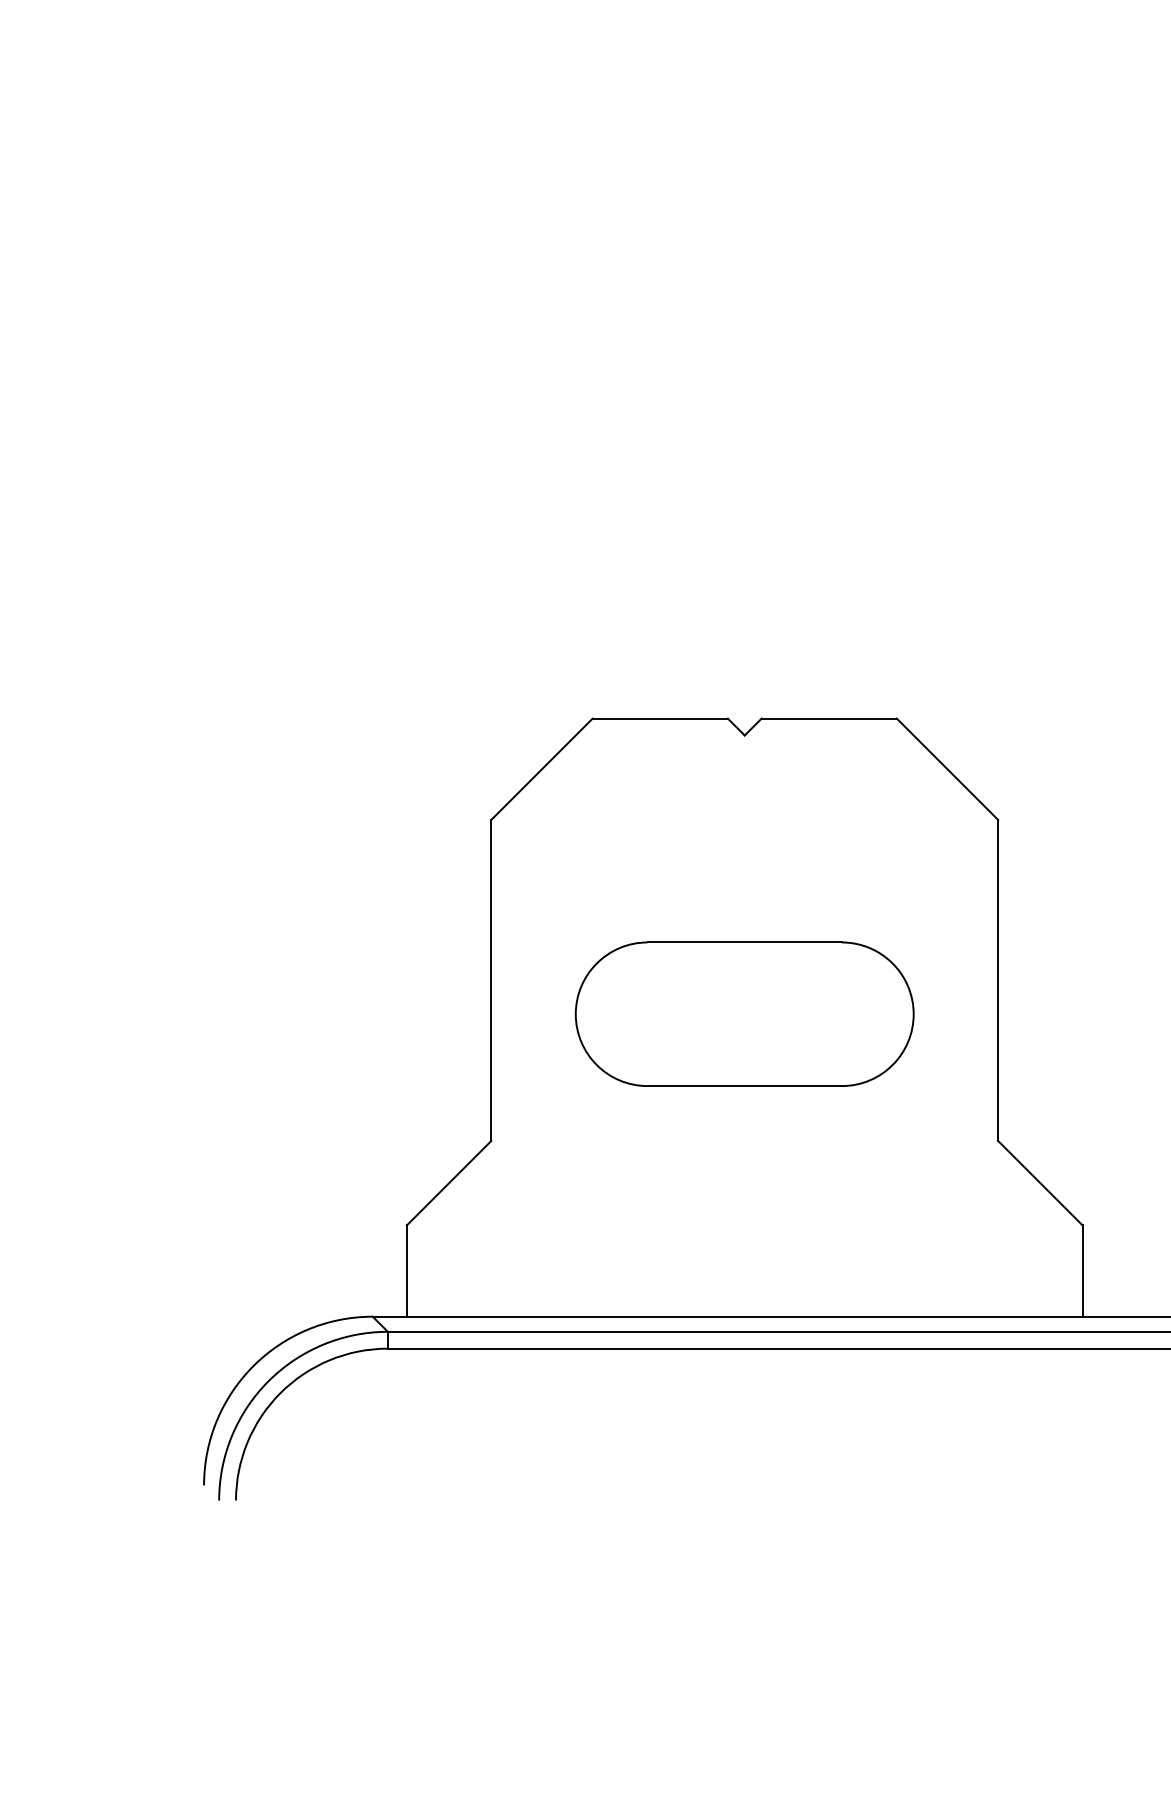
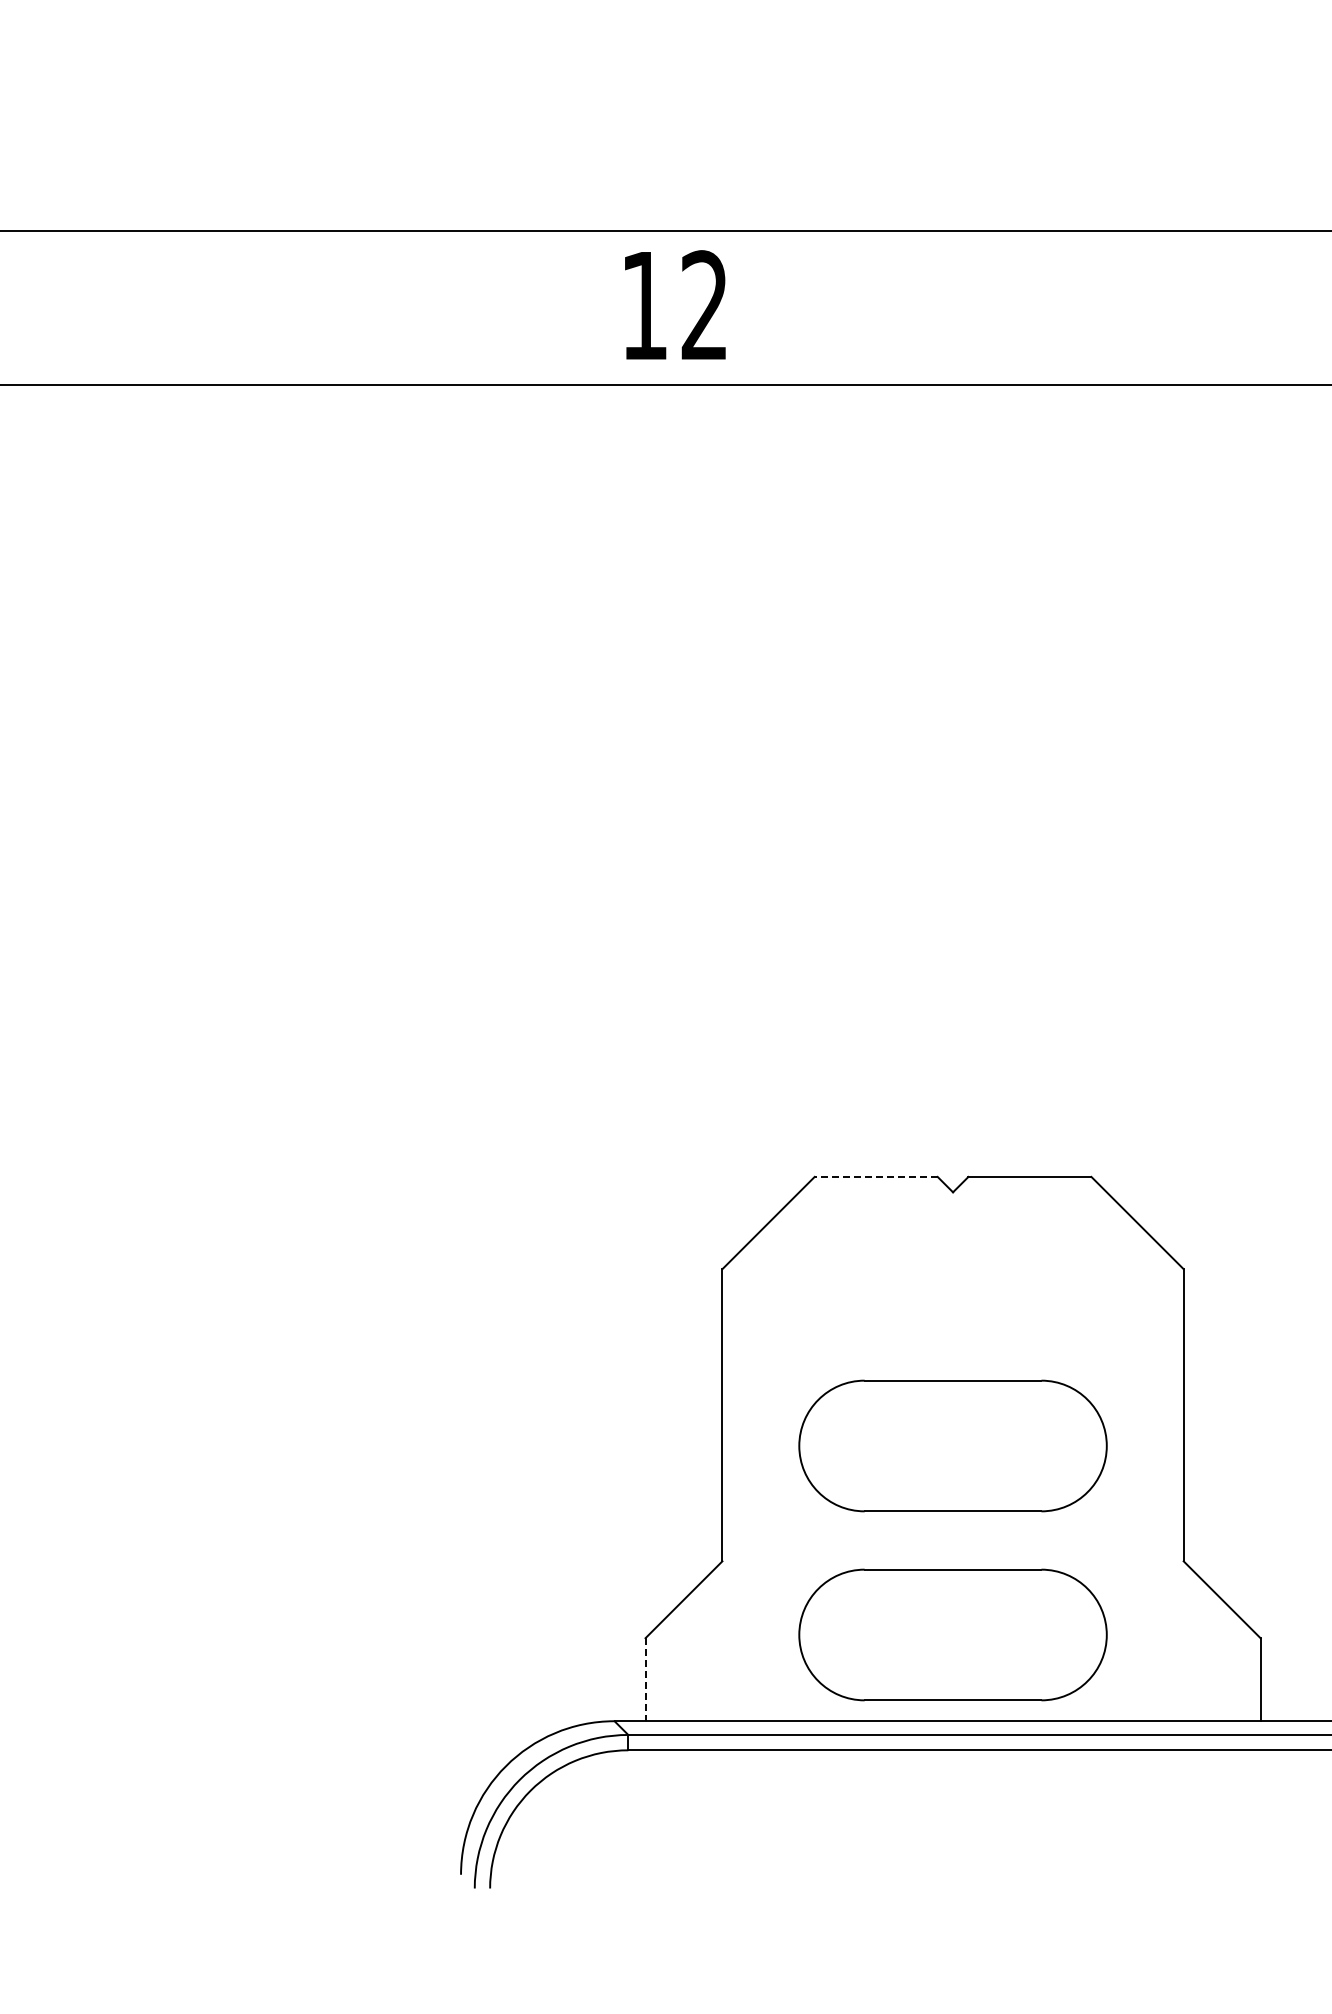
line: (660, 718) -> (876, 1176), solid -> dashed
part: (744, 1221) -> (952, 1634), added
line: (406, 1270) -> (645, 1679), solid -> dashed

